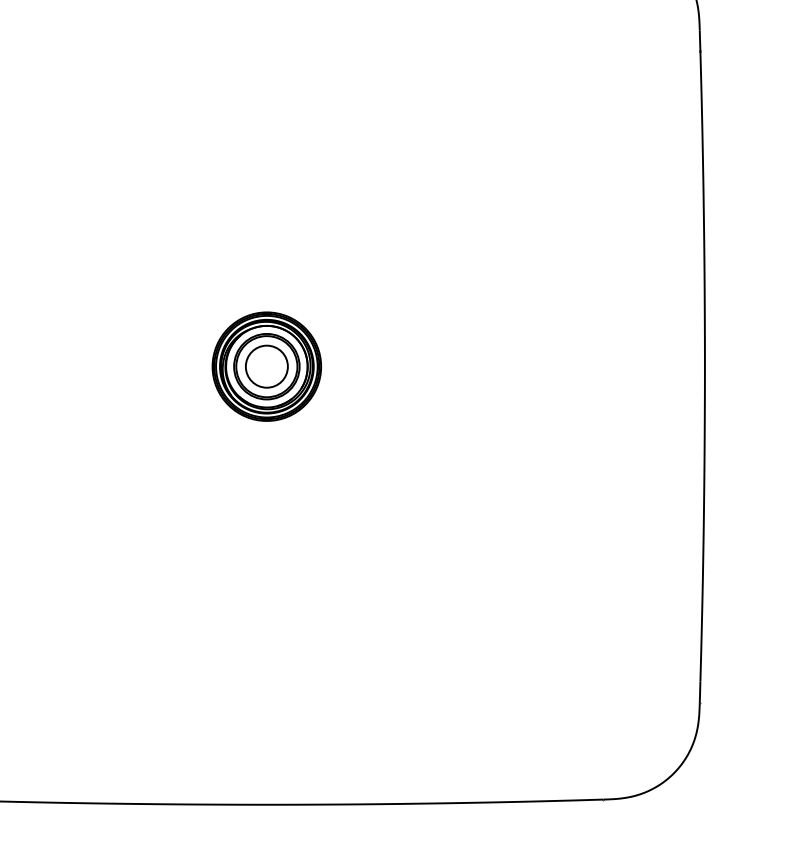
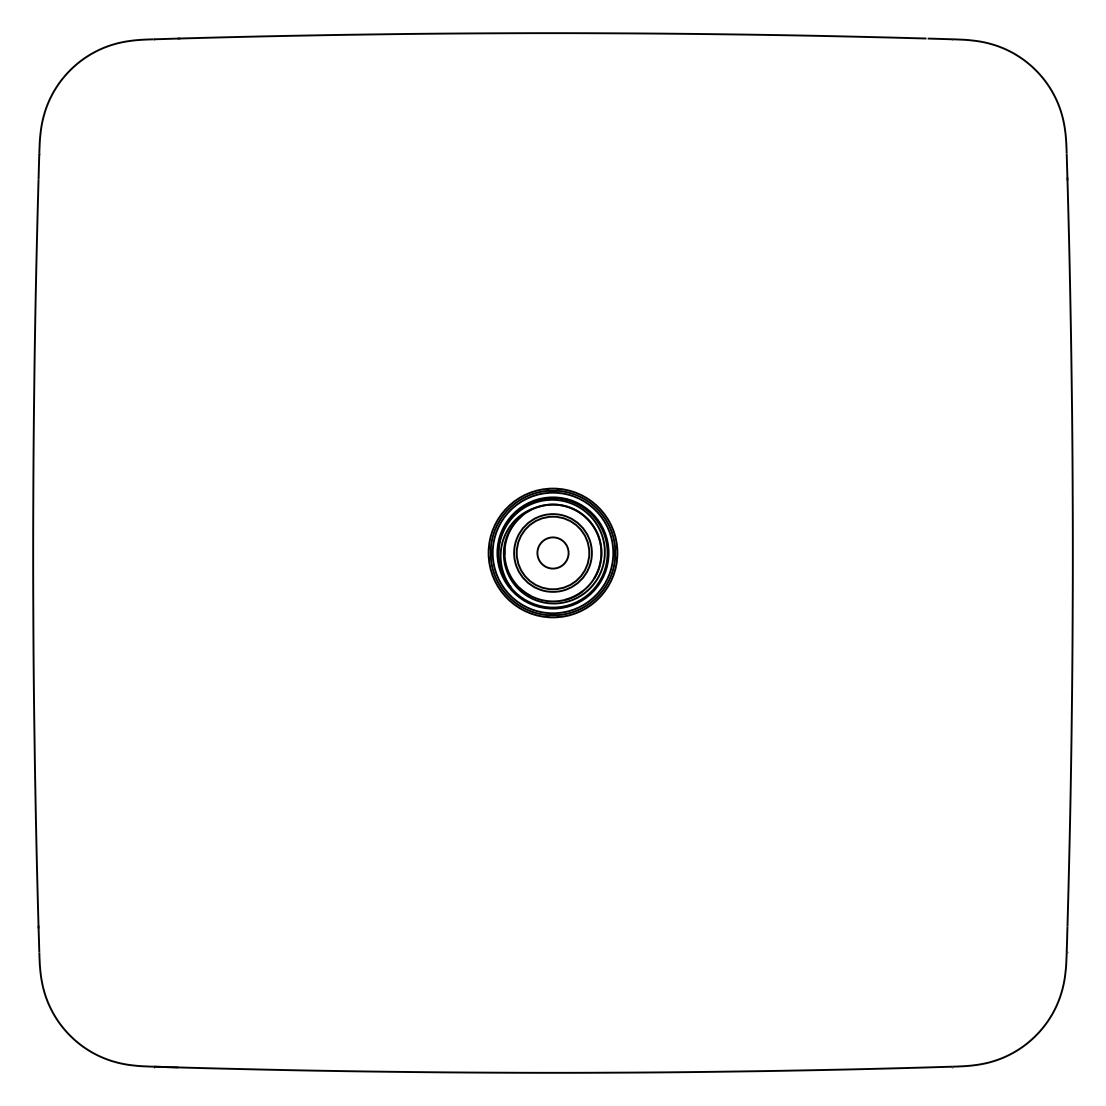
circle: (266, 366) -> (552, 552), size x0.62

